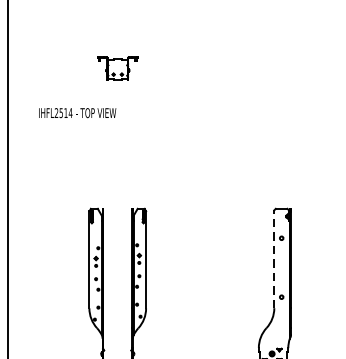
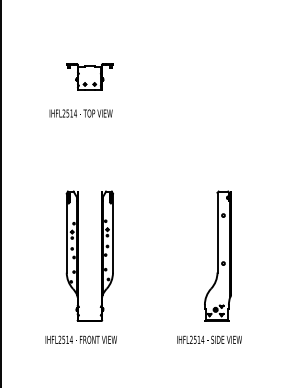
part: (117, 67) -> (89, 76), size x1.43
text: (76, 113) -> (80, 113), moved
line: (274, 259) -> (217, 232), dashed -> solid

